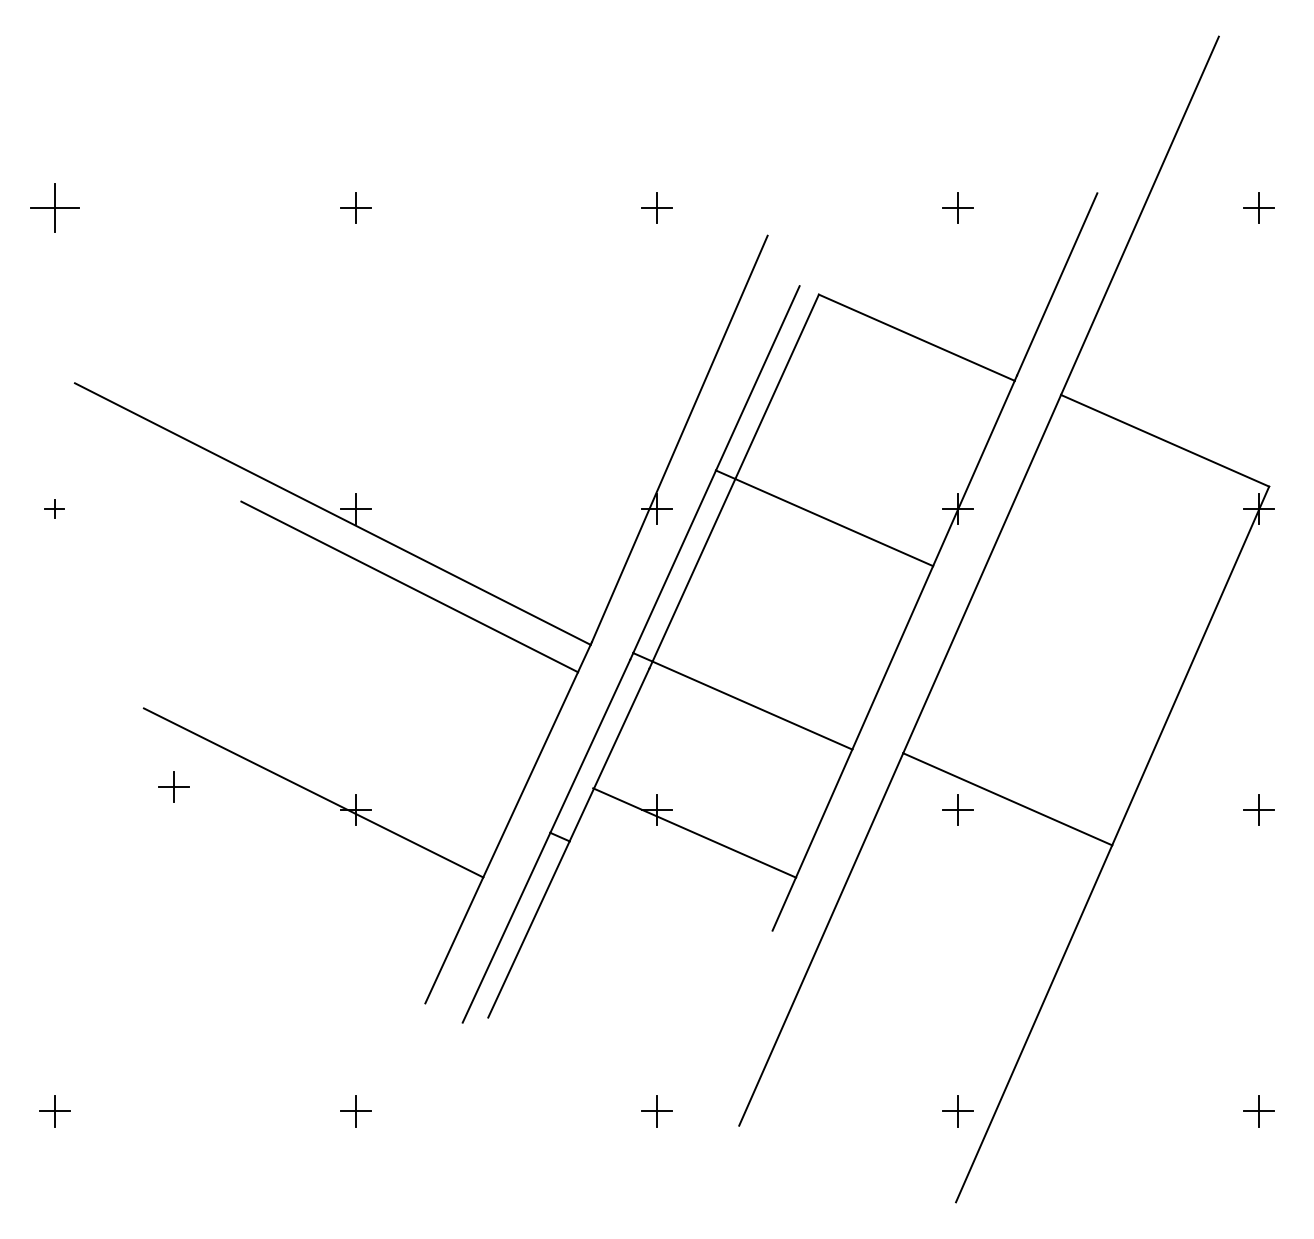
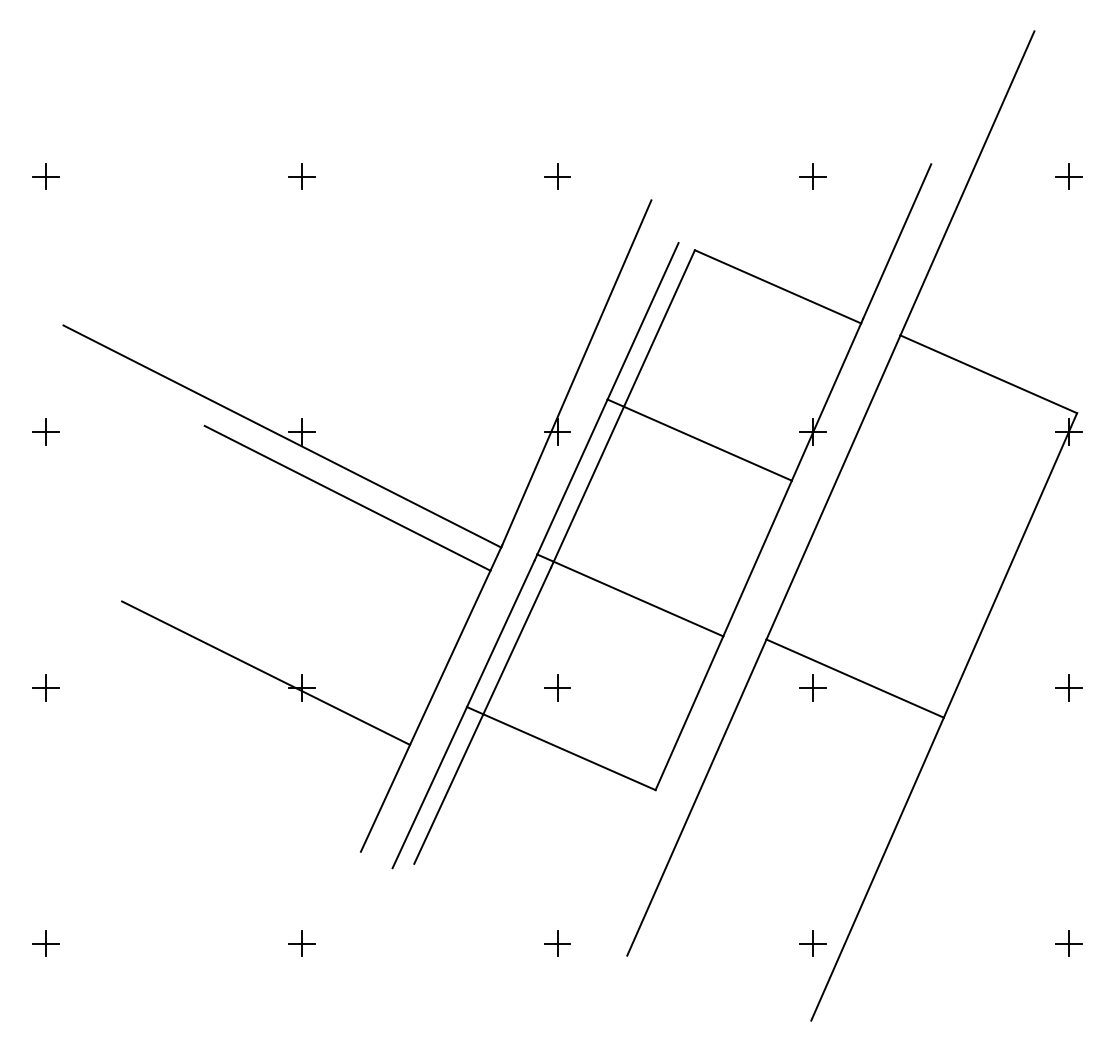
part: (53, 207) -> (45, 176), size x0.62
part: (53, 508) -> (45, 431), size x1.67
part: (172, 786) -> (45, 687), moved
line: (694, 833) -> (569, 752), moved

